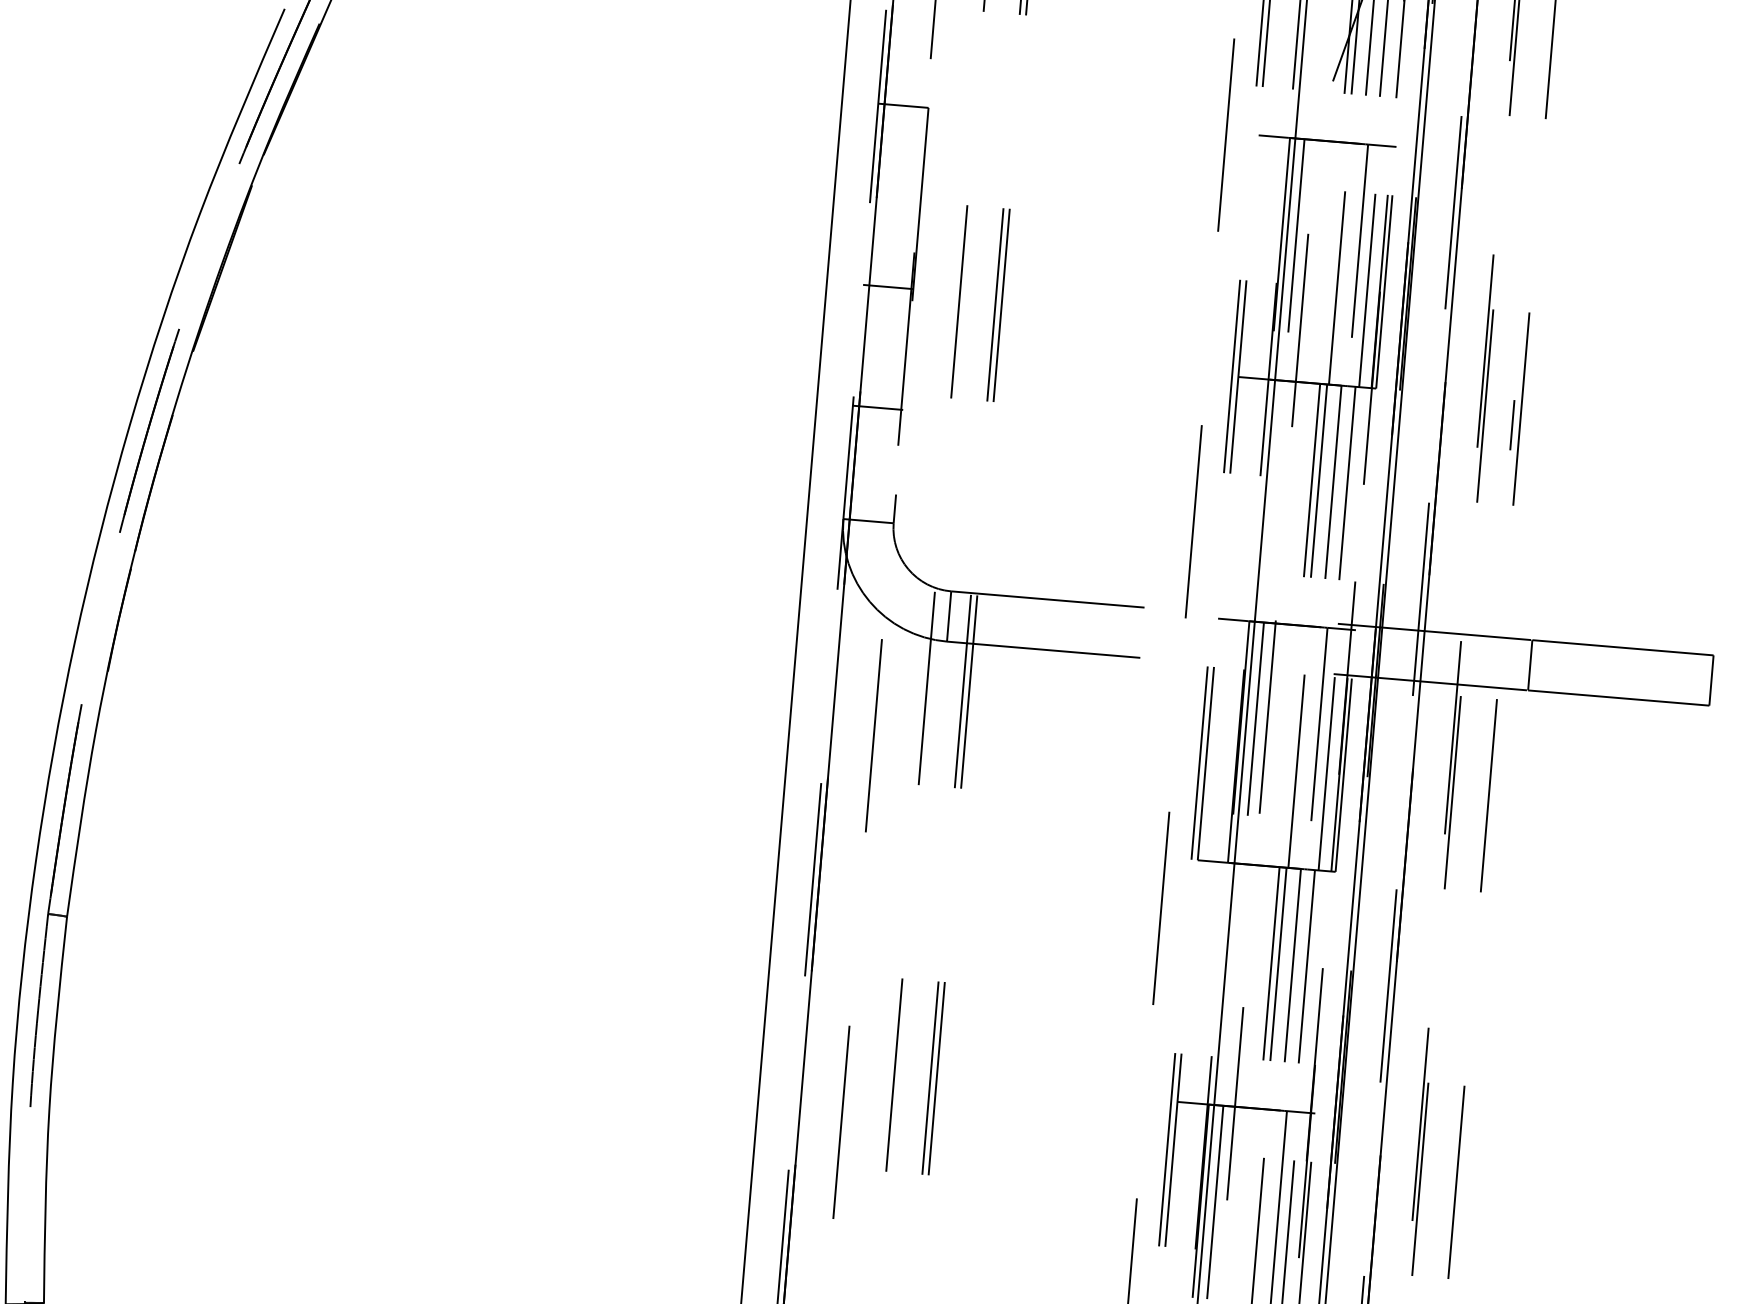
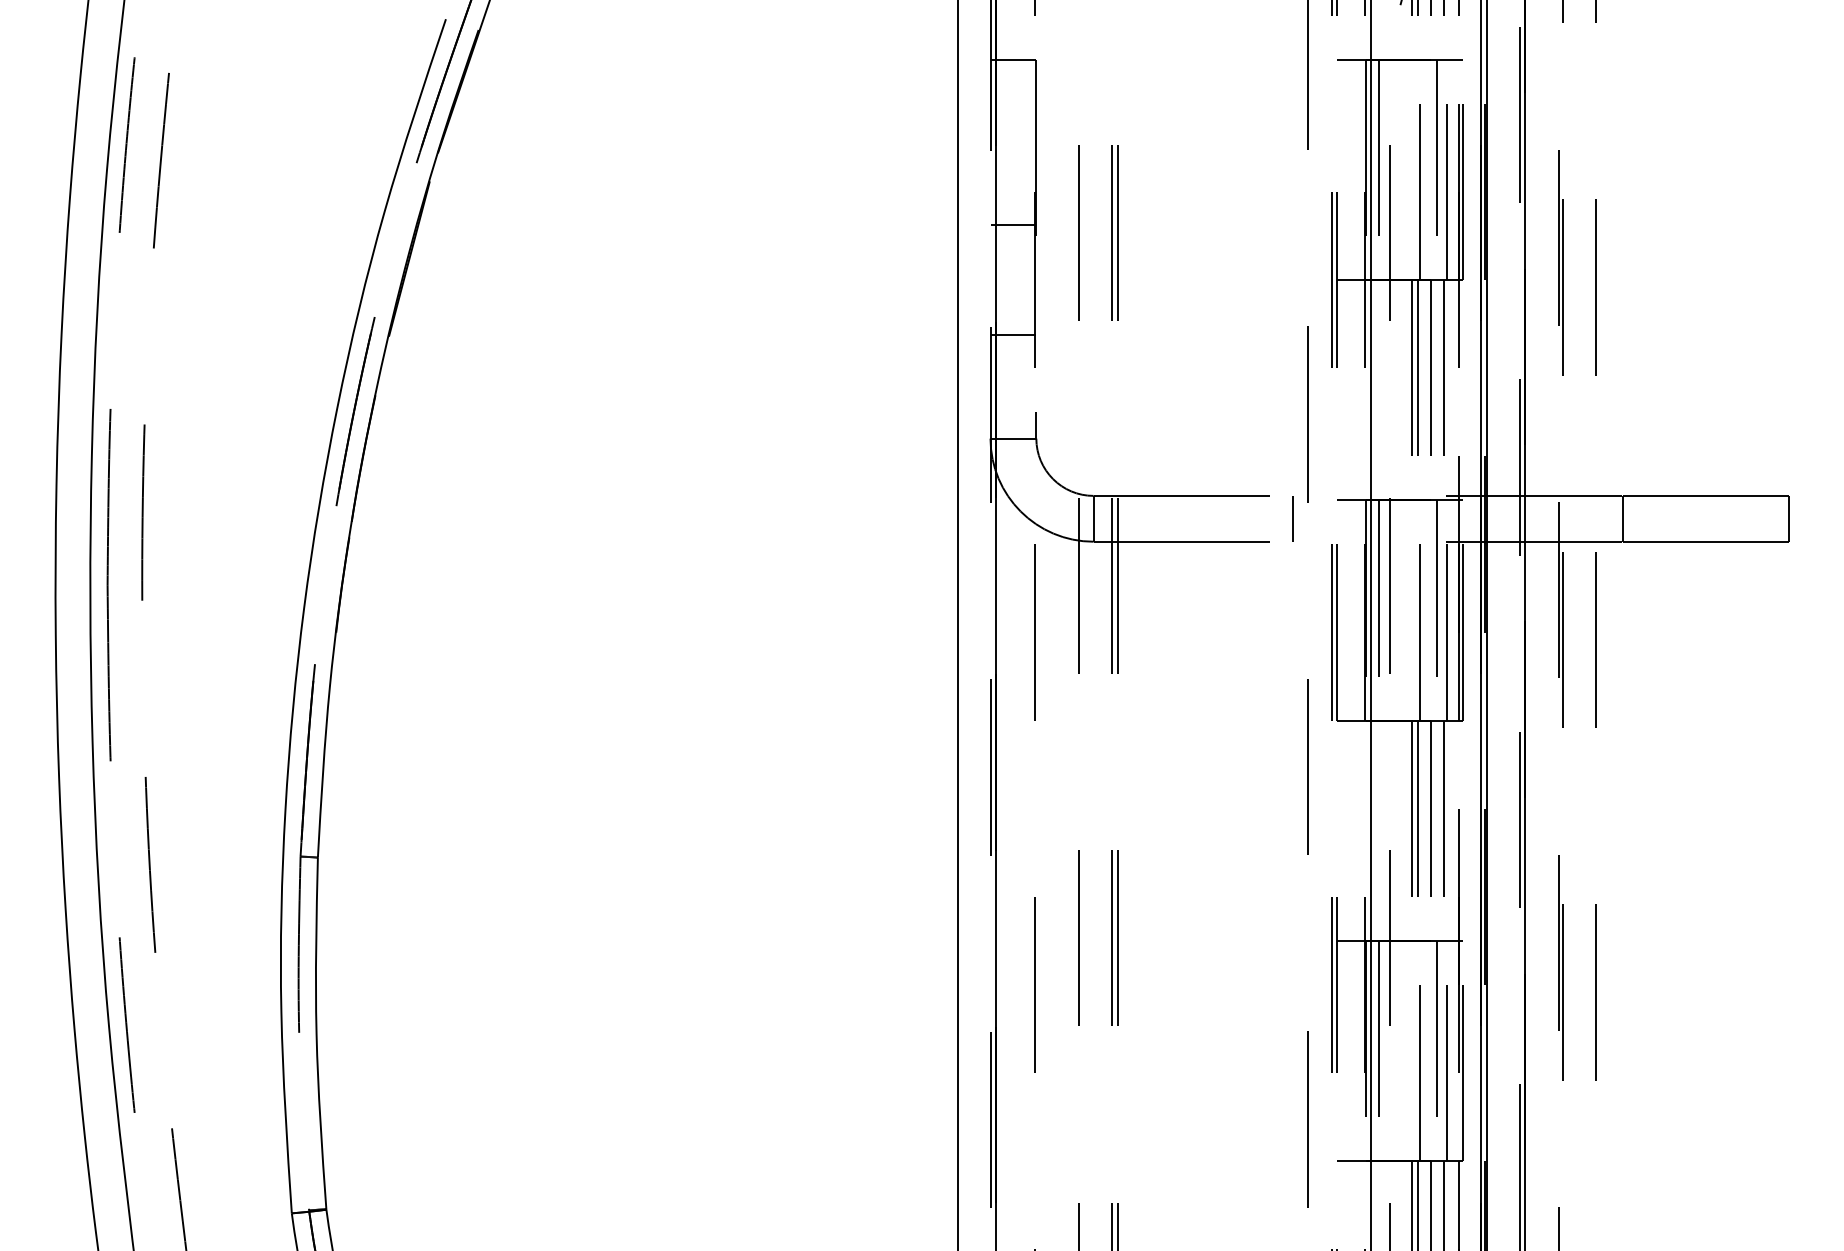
line: (1511, 424) -> (1292, 518), moved

